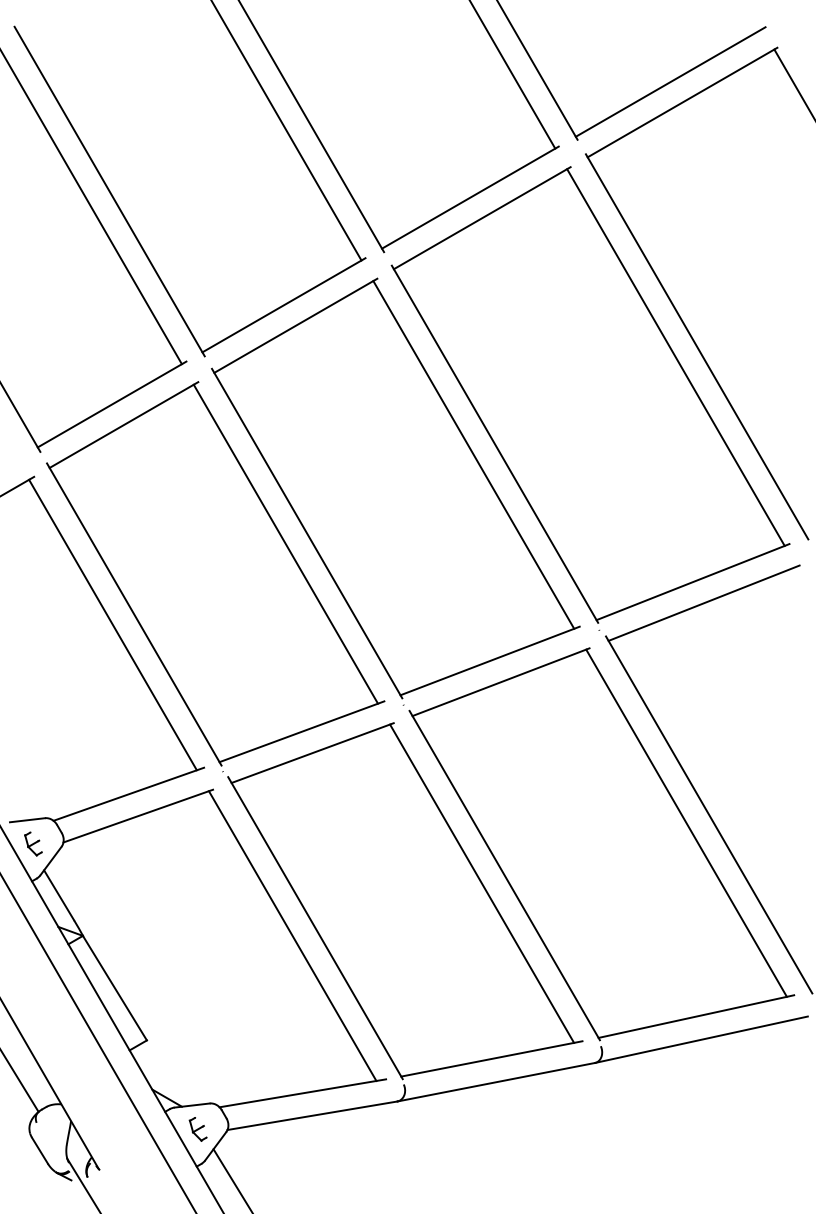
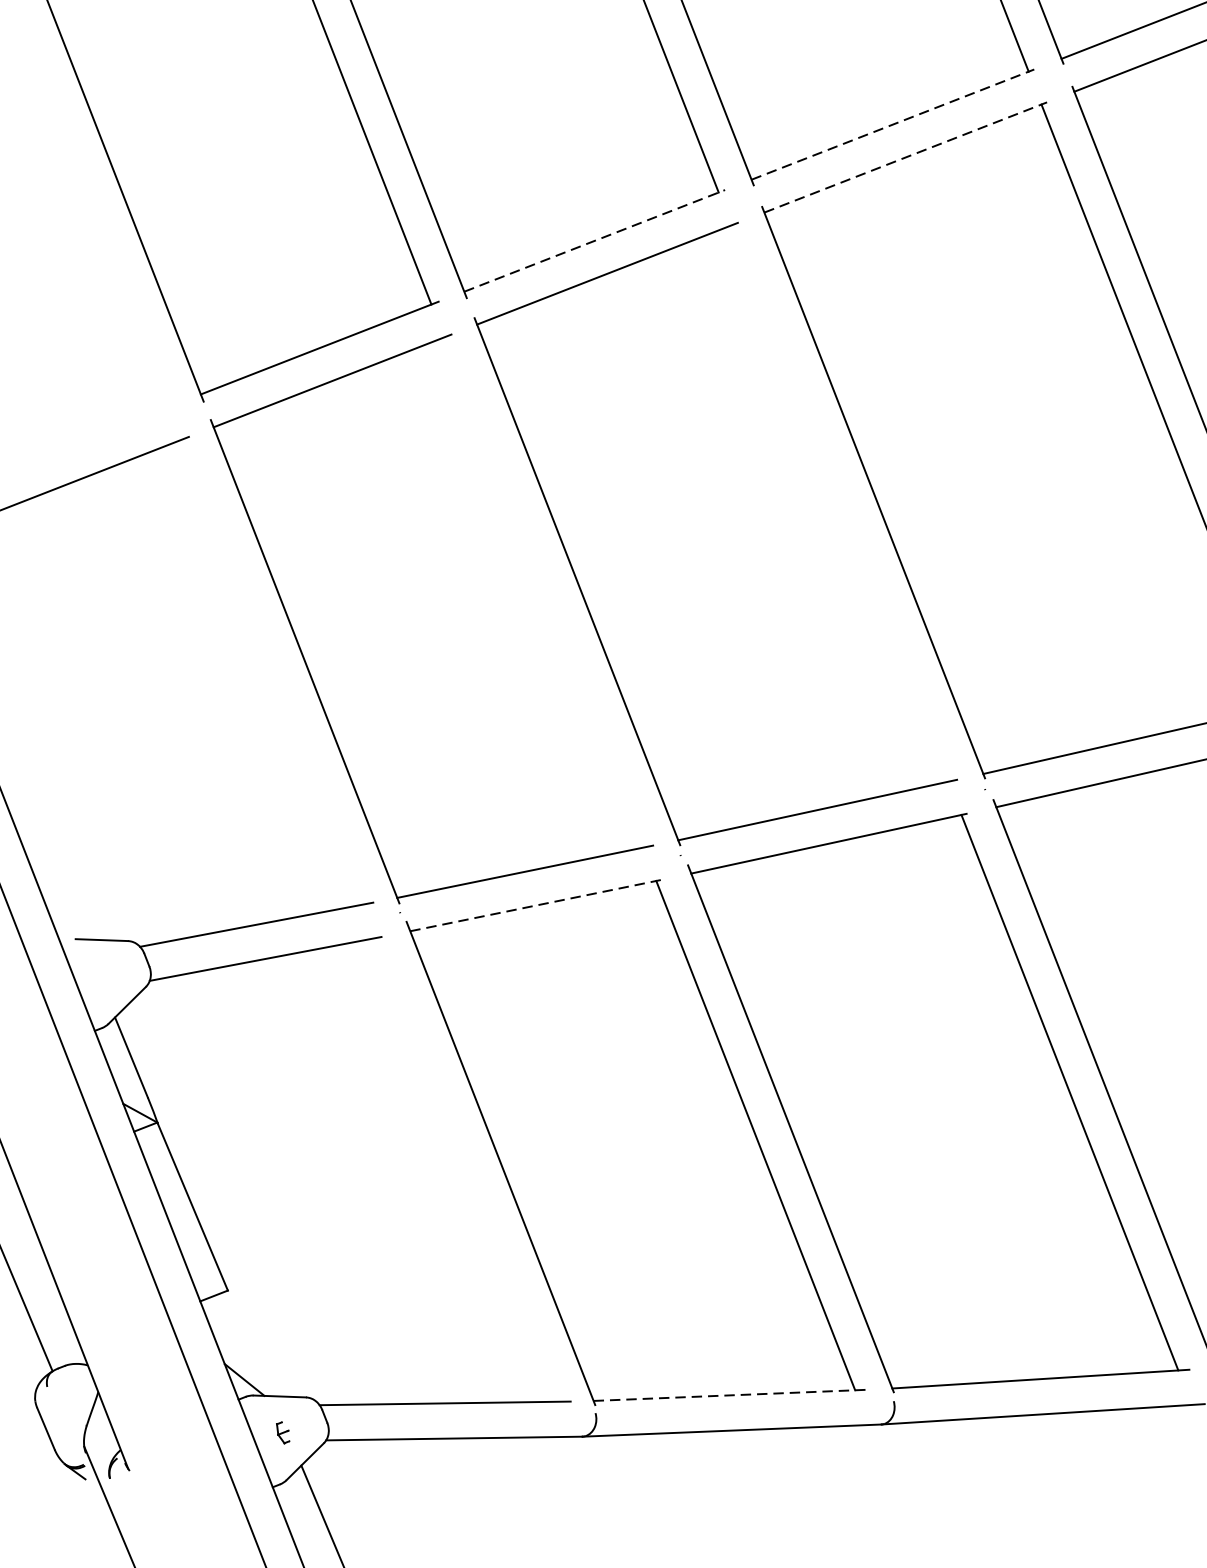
line: (470, 197) -> (893, 124), solid -> dashed
line: (482, 217) -> (906, 156), solid -> dashed
line: (284, 305) -> (595, 241), solid -> dashed
line: (473, 454) -> (839, 502), removed
line: (285, 543) -> (543, 591), removed
line: (112, 624) -> (270, 671), removed
line: (313, 752) -> (537, 904), solid -> dashed
part: (33, 843) -> (105, 975), removed
line: (292, 935) -> (465, 1169), removed
line: (492, 1058) -> (731, 1394), solid -> dashed
part: (197, 1129) -> (282, 1432), size x0.6

